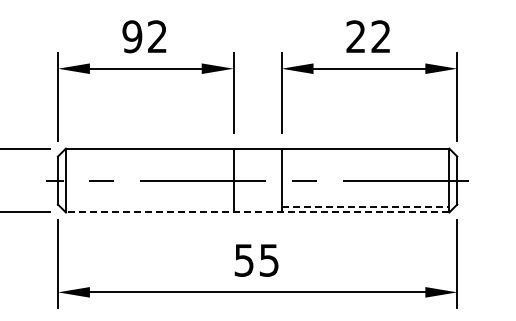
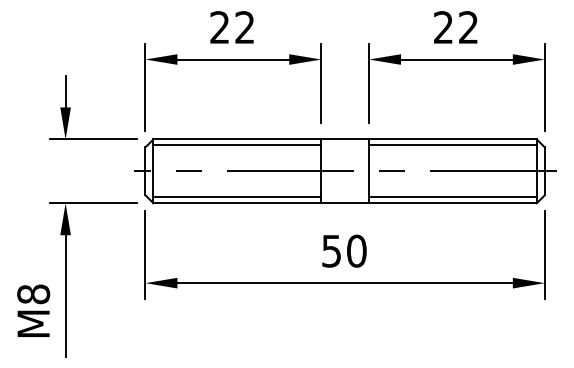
text: (132, 36) -> (219, 27), 92 -> 22
line: (150, 154) -> (237, 145), added
line: (365, 154) -> (452, 145), added
line: (150, 206) -> (237, 197), added
line: (365, 206) -> (452, 197), dashed -> solid
line: (258, 212) -> (345, 203), dashed -> solid
text: (269, 259) -> (356, 250), 55 -> 50

